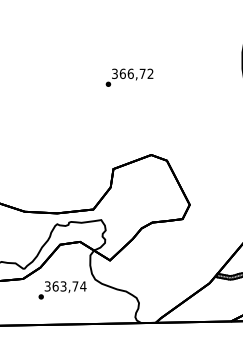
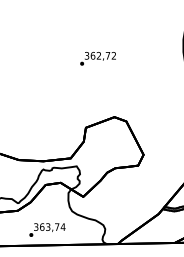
text: (130, 73) -> (98, 55), 366,72 -> 362,72
text: (62, 290) -> (47, 230), moved

